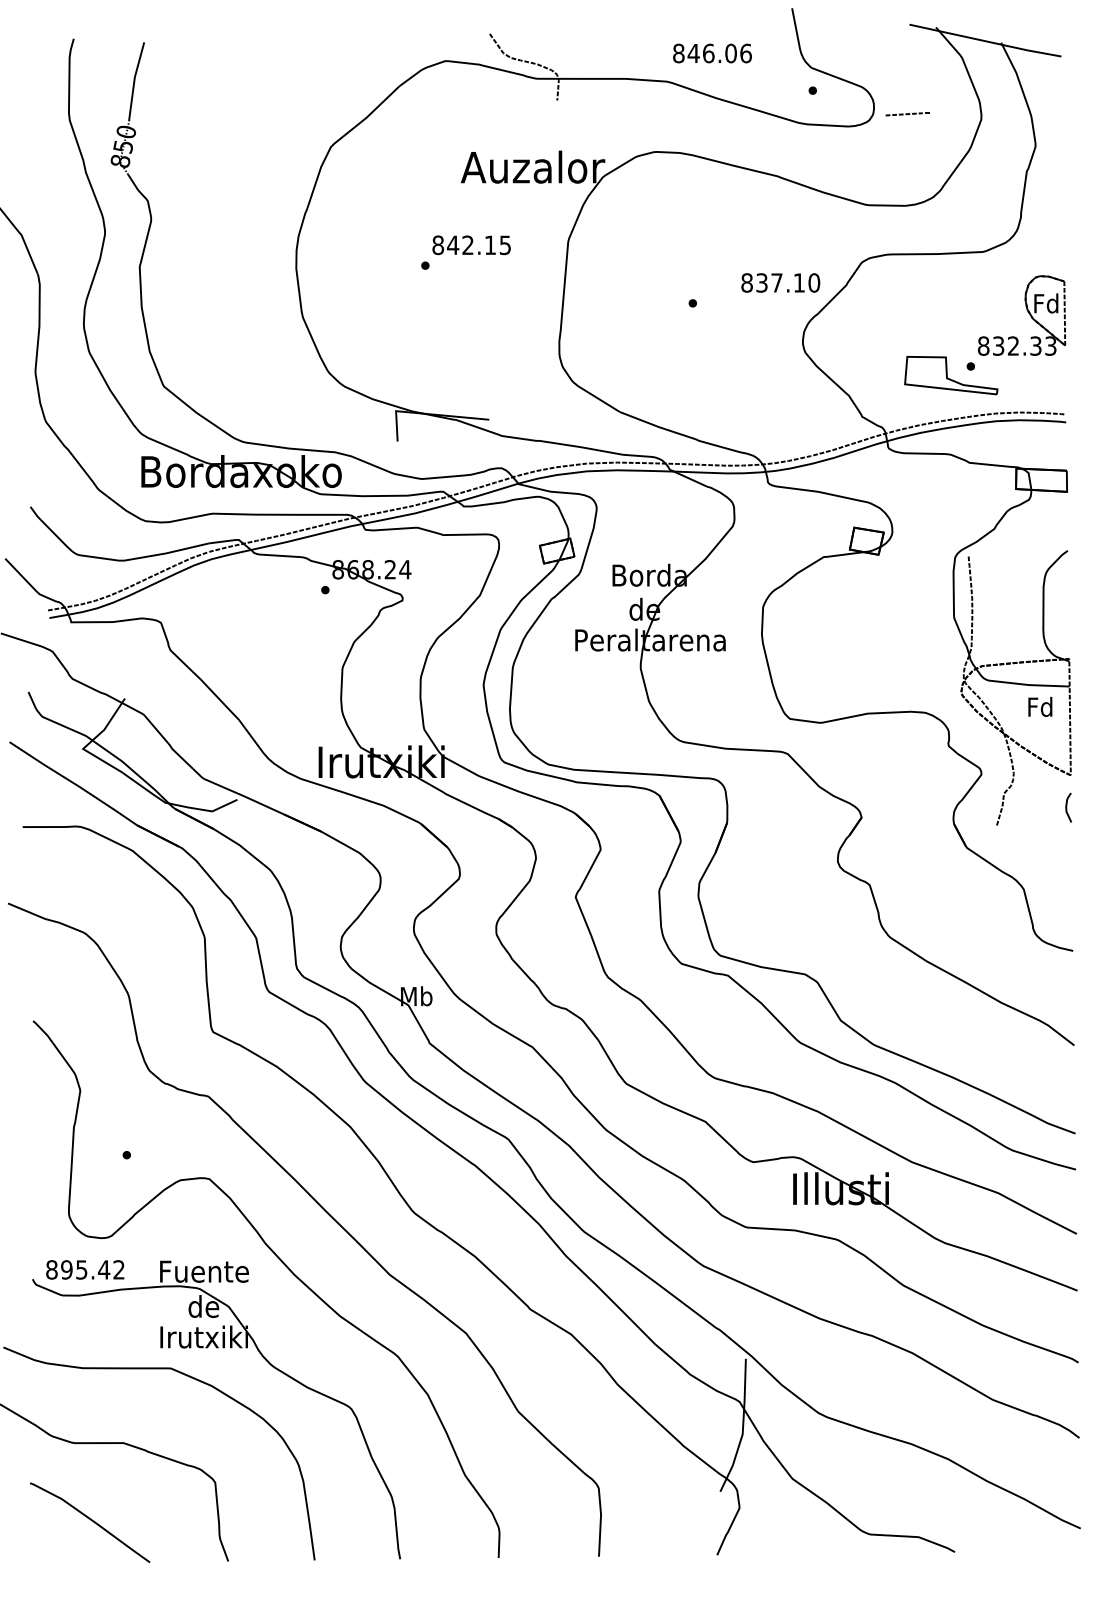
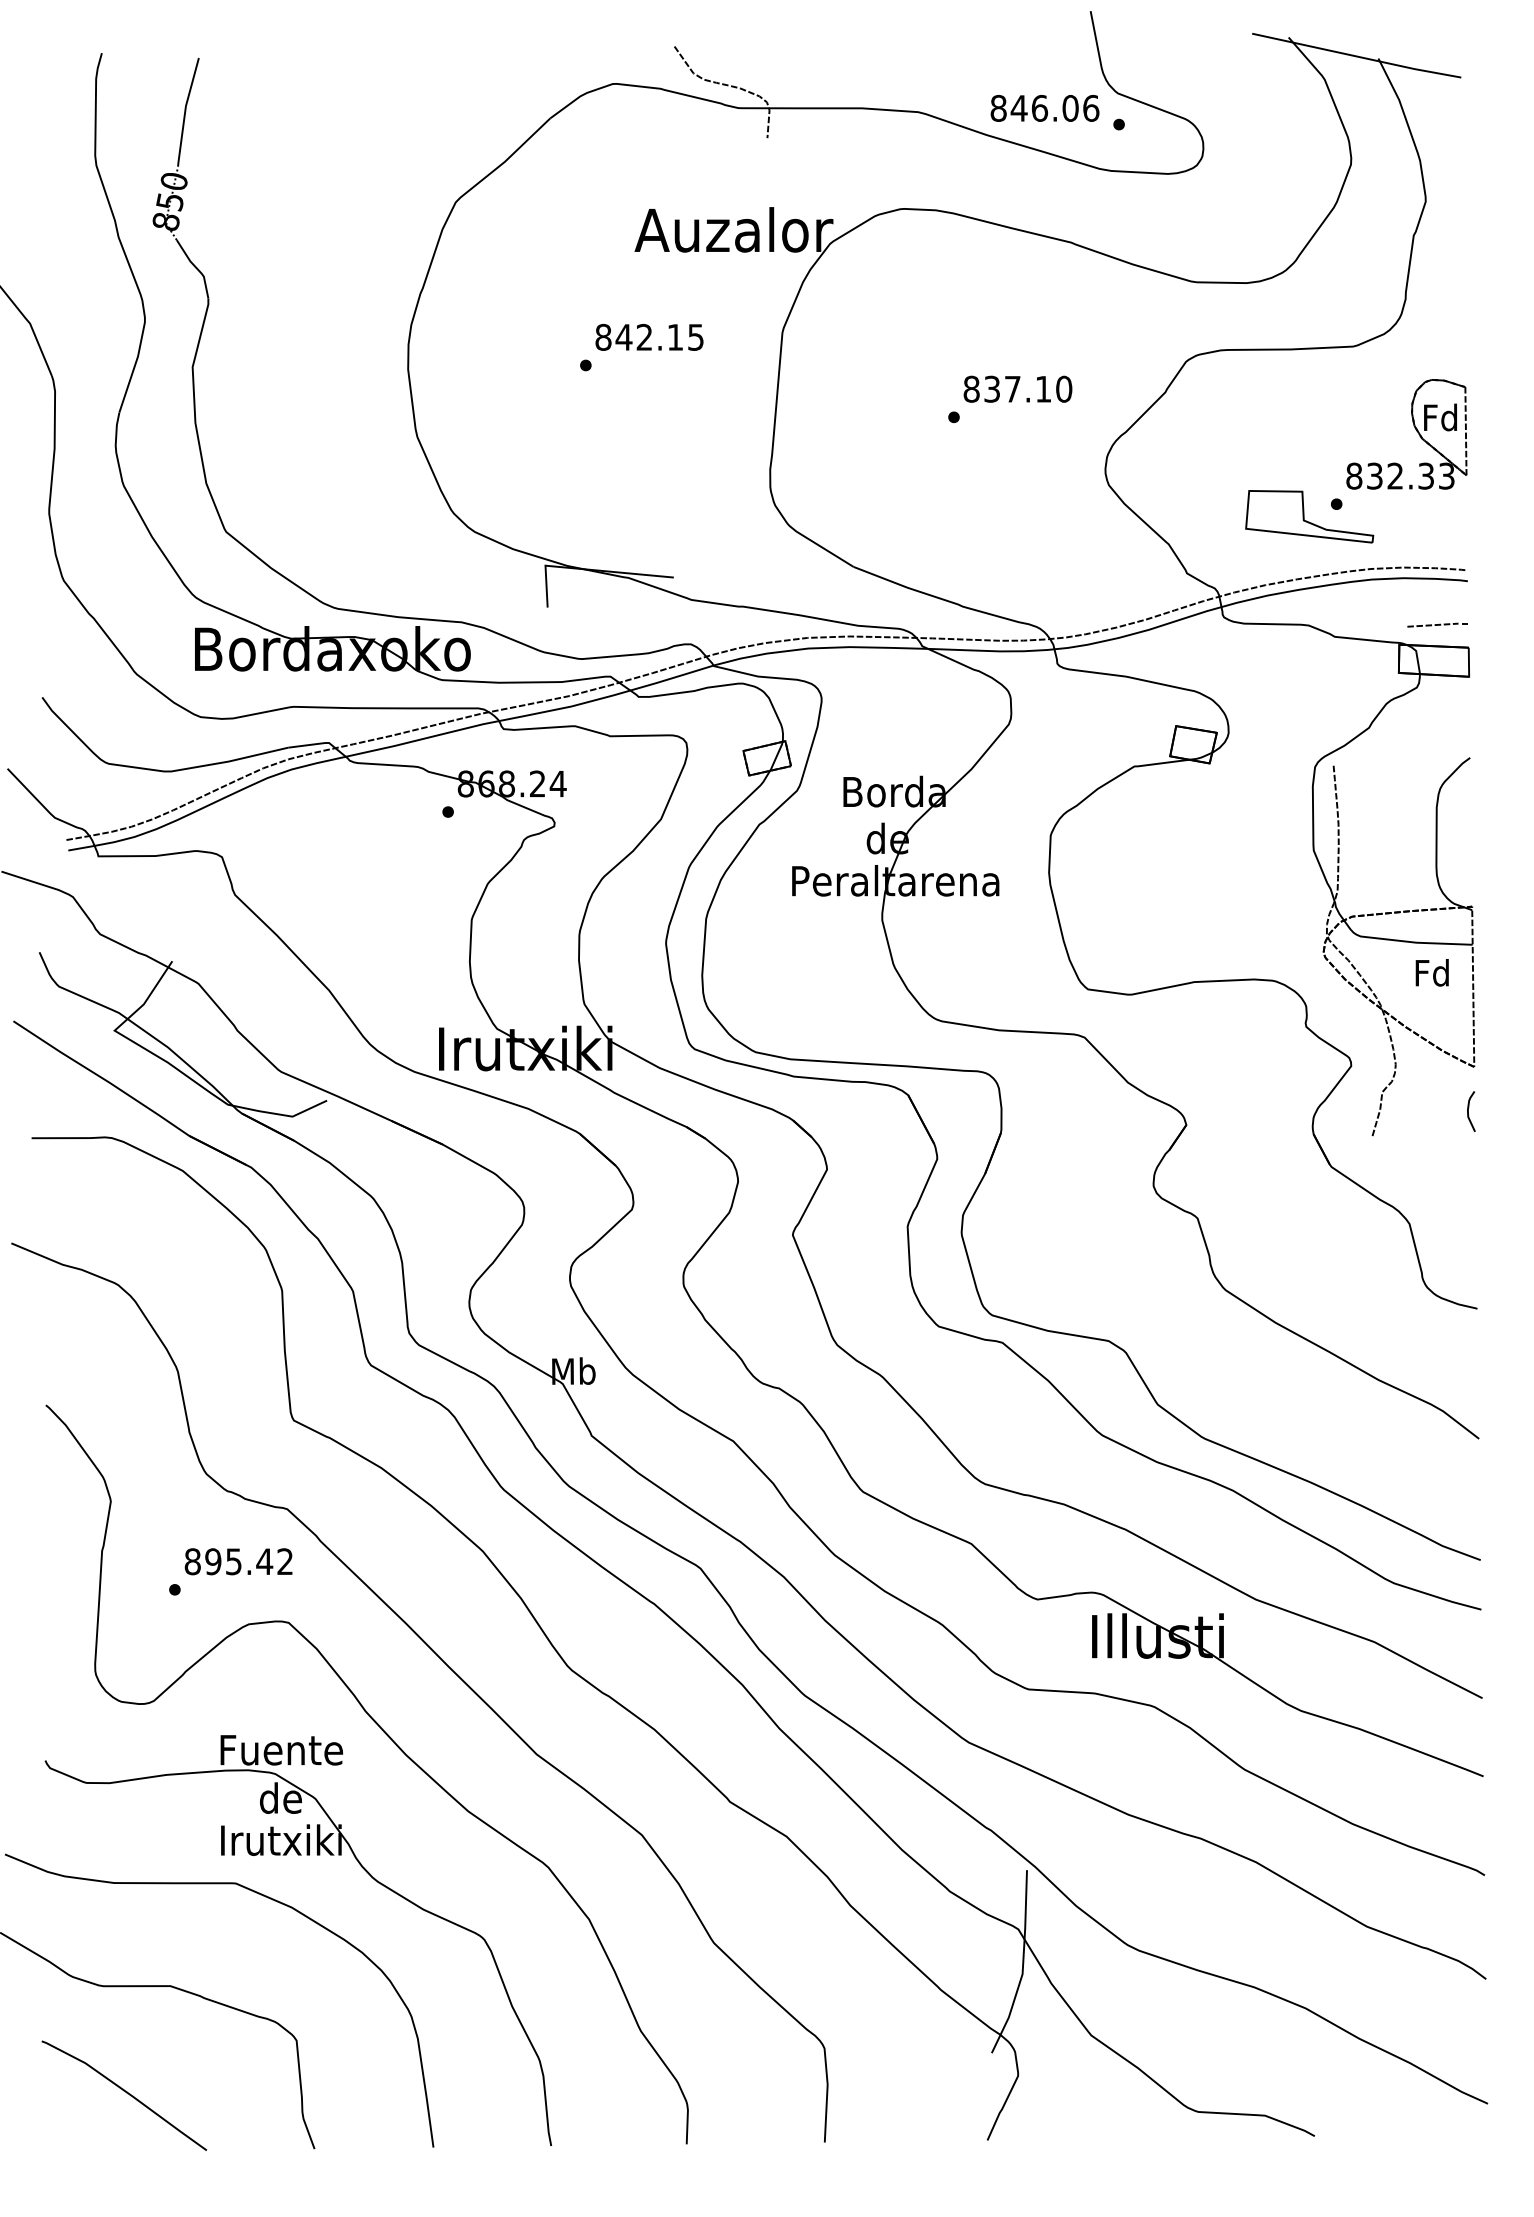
text: (712, 53) -> (1044, 108), moved
line: (907, 113) -> (1437, 624), moved
text: (780, 282) -> (1017, 388), moved
text: (85, 1269) -> (238, 1561), moved

